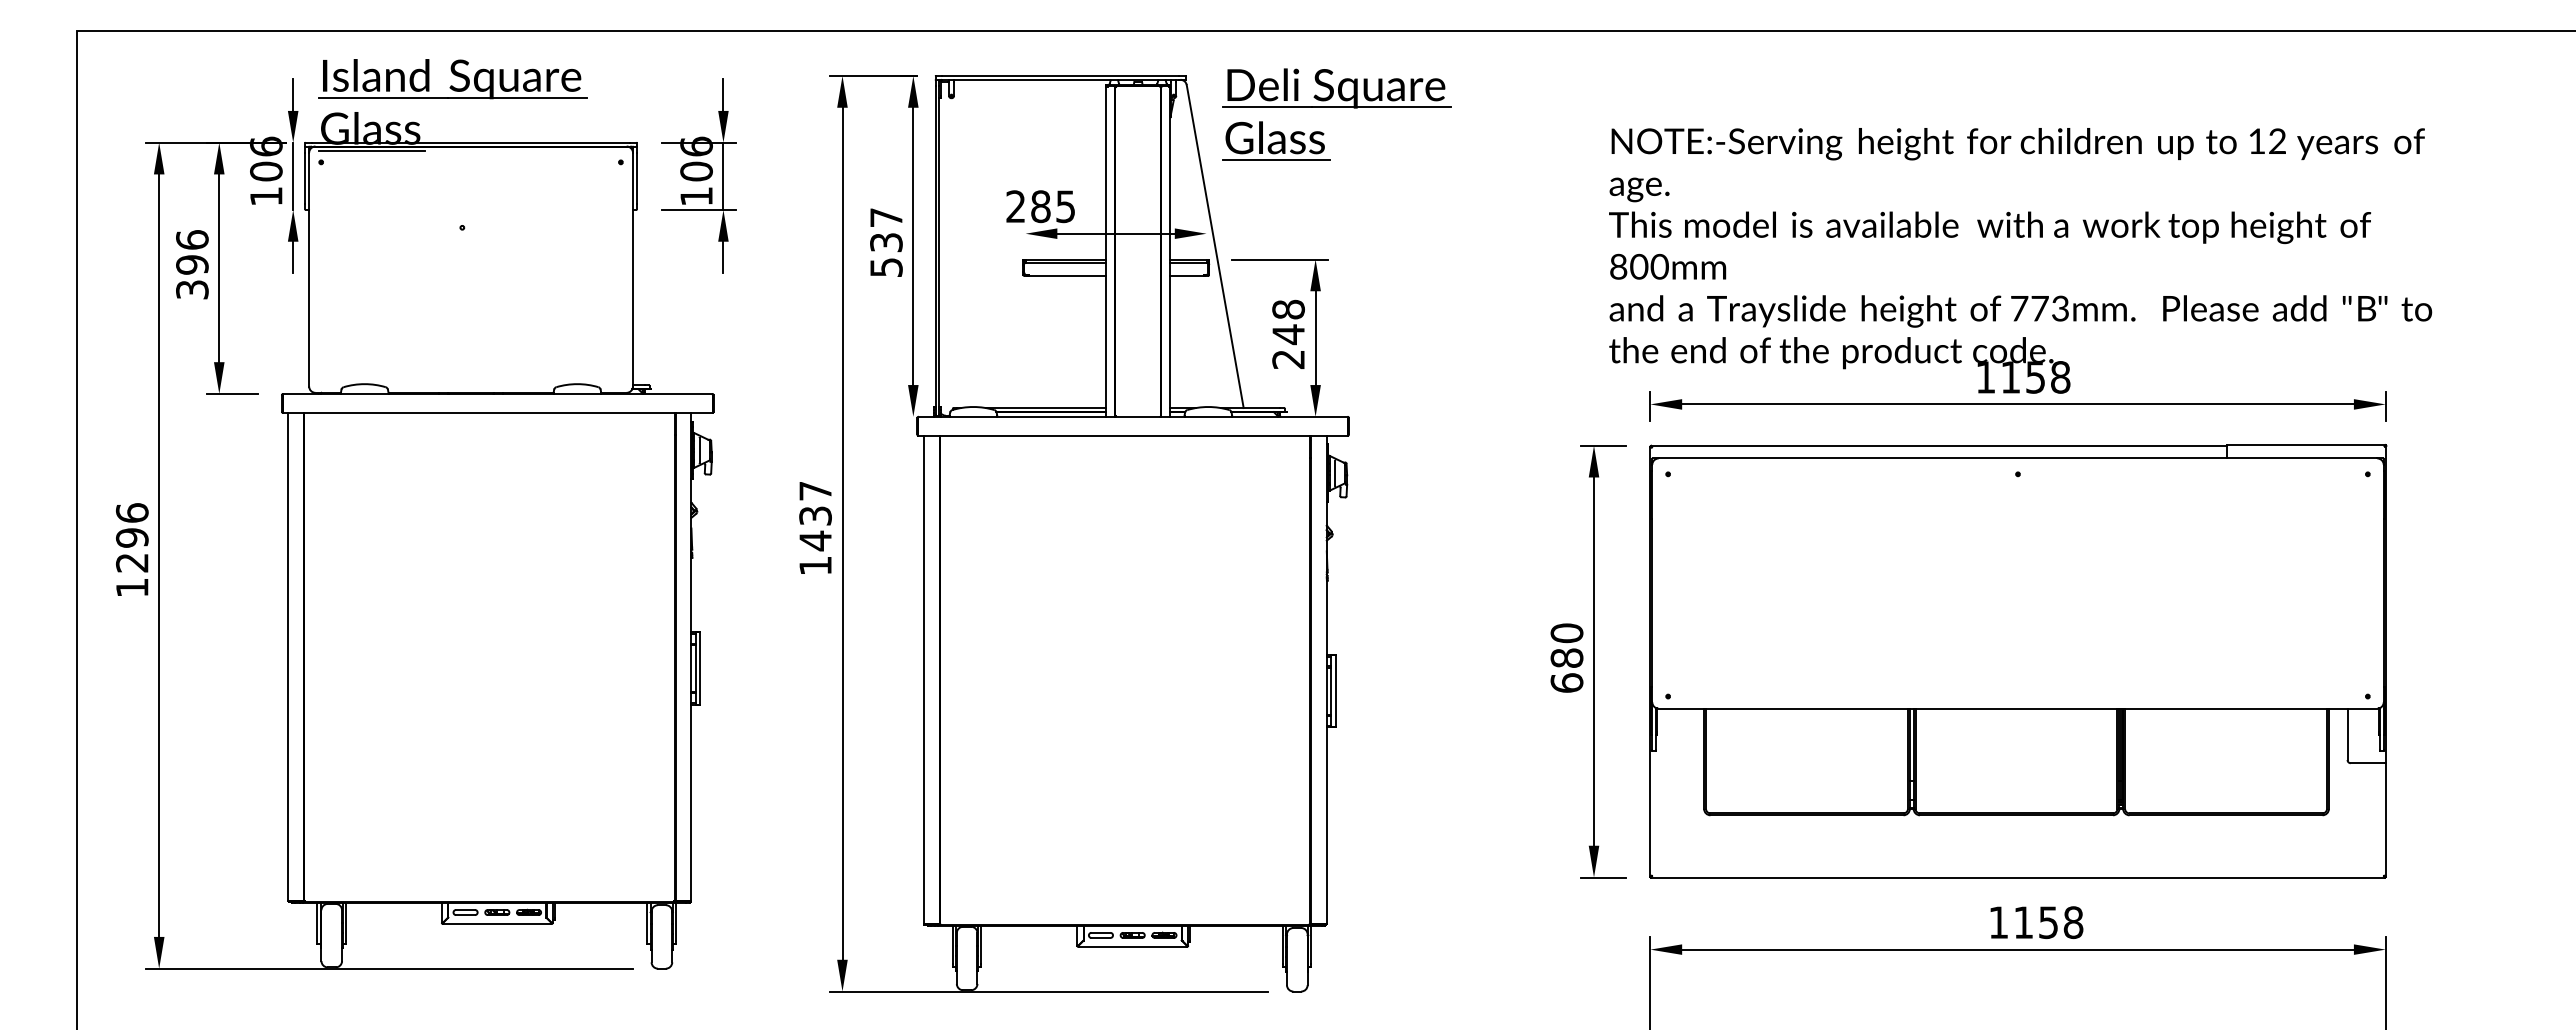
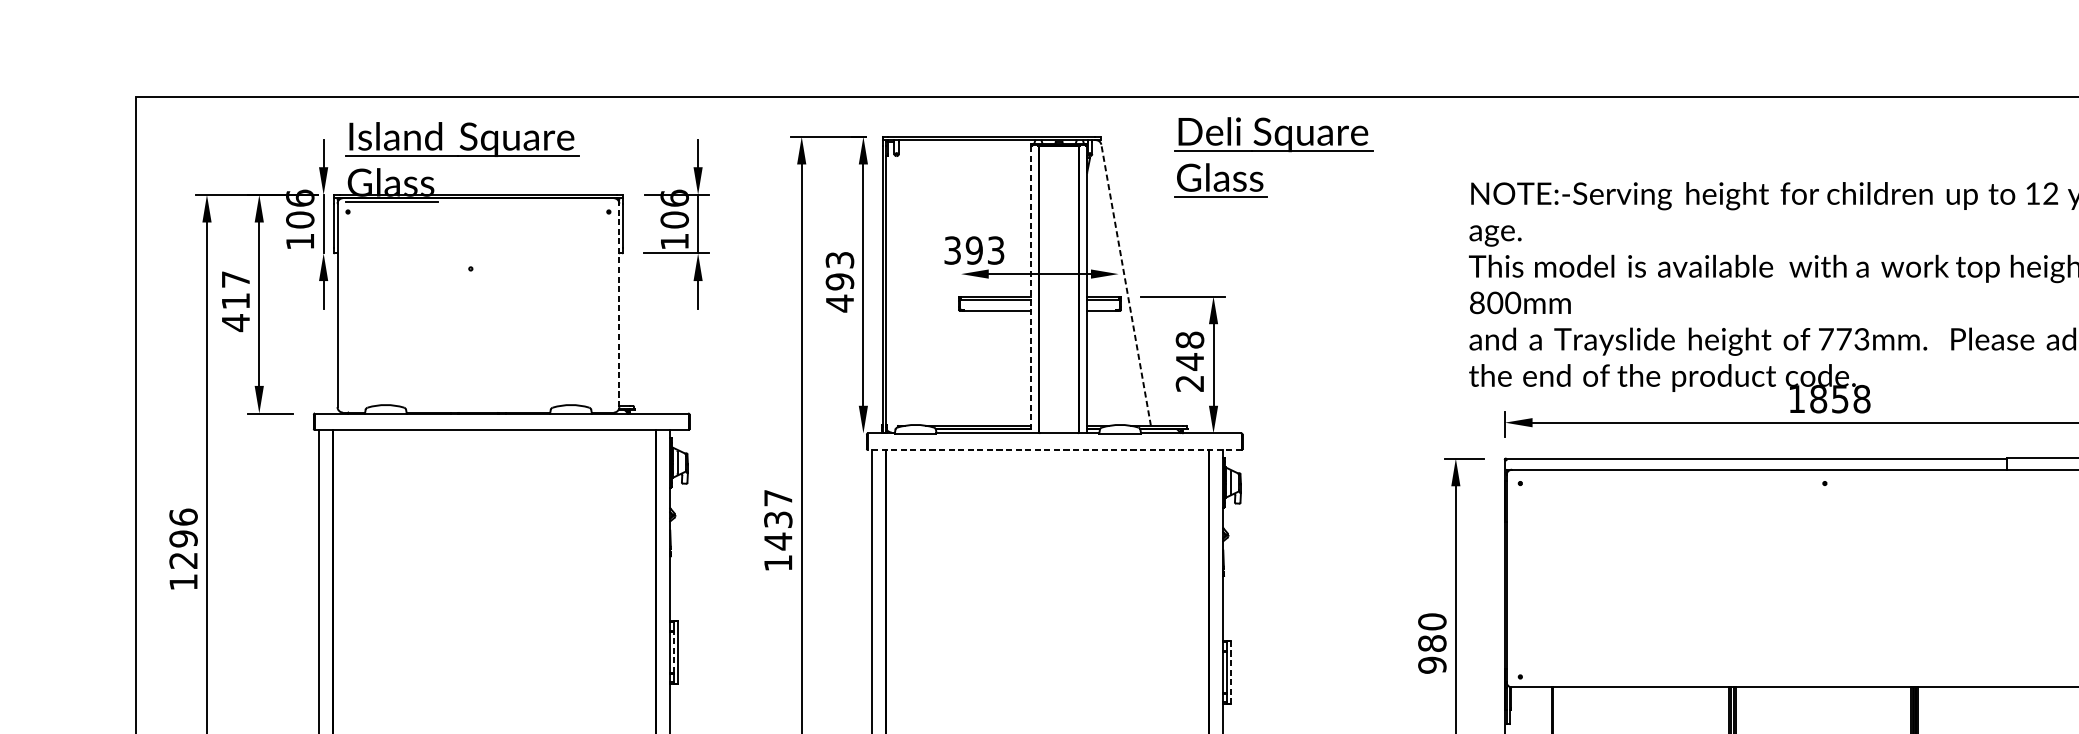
part: (1336, 107) -> (1273, 151), moved
text: (1040, 206) -> (974, 250), 285 -> 393
text: (886, 243) -> (840, 282), 537 -> 493
line: (1215, 246) -> (1126, 285), solid -> dashed
line: (1106, 251) -> (1031, 289), solid -> dashed
text: (192, 265) -> (235, 301), 396 -> 417
line: (632, 269) -> (618, 305), solid -> dashed
text: (2010, 377) -> (1818, 399), 1158 -> 1858
line: (1132, 435) -> (1054, 449), solid -> dashed
line: (695, 667) -> (673, 651), solid -> dashed
text: (1566, 683) -> (1431, 665), 680 -> 980
line: (1335, 691) -> (1230, 672), solid -> dashed

